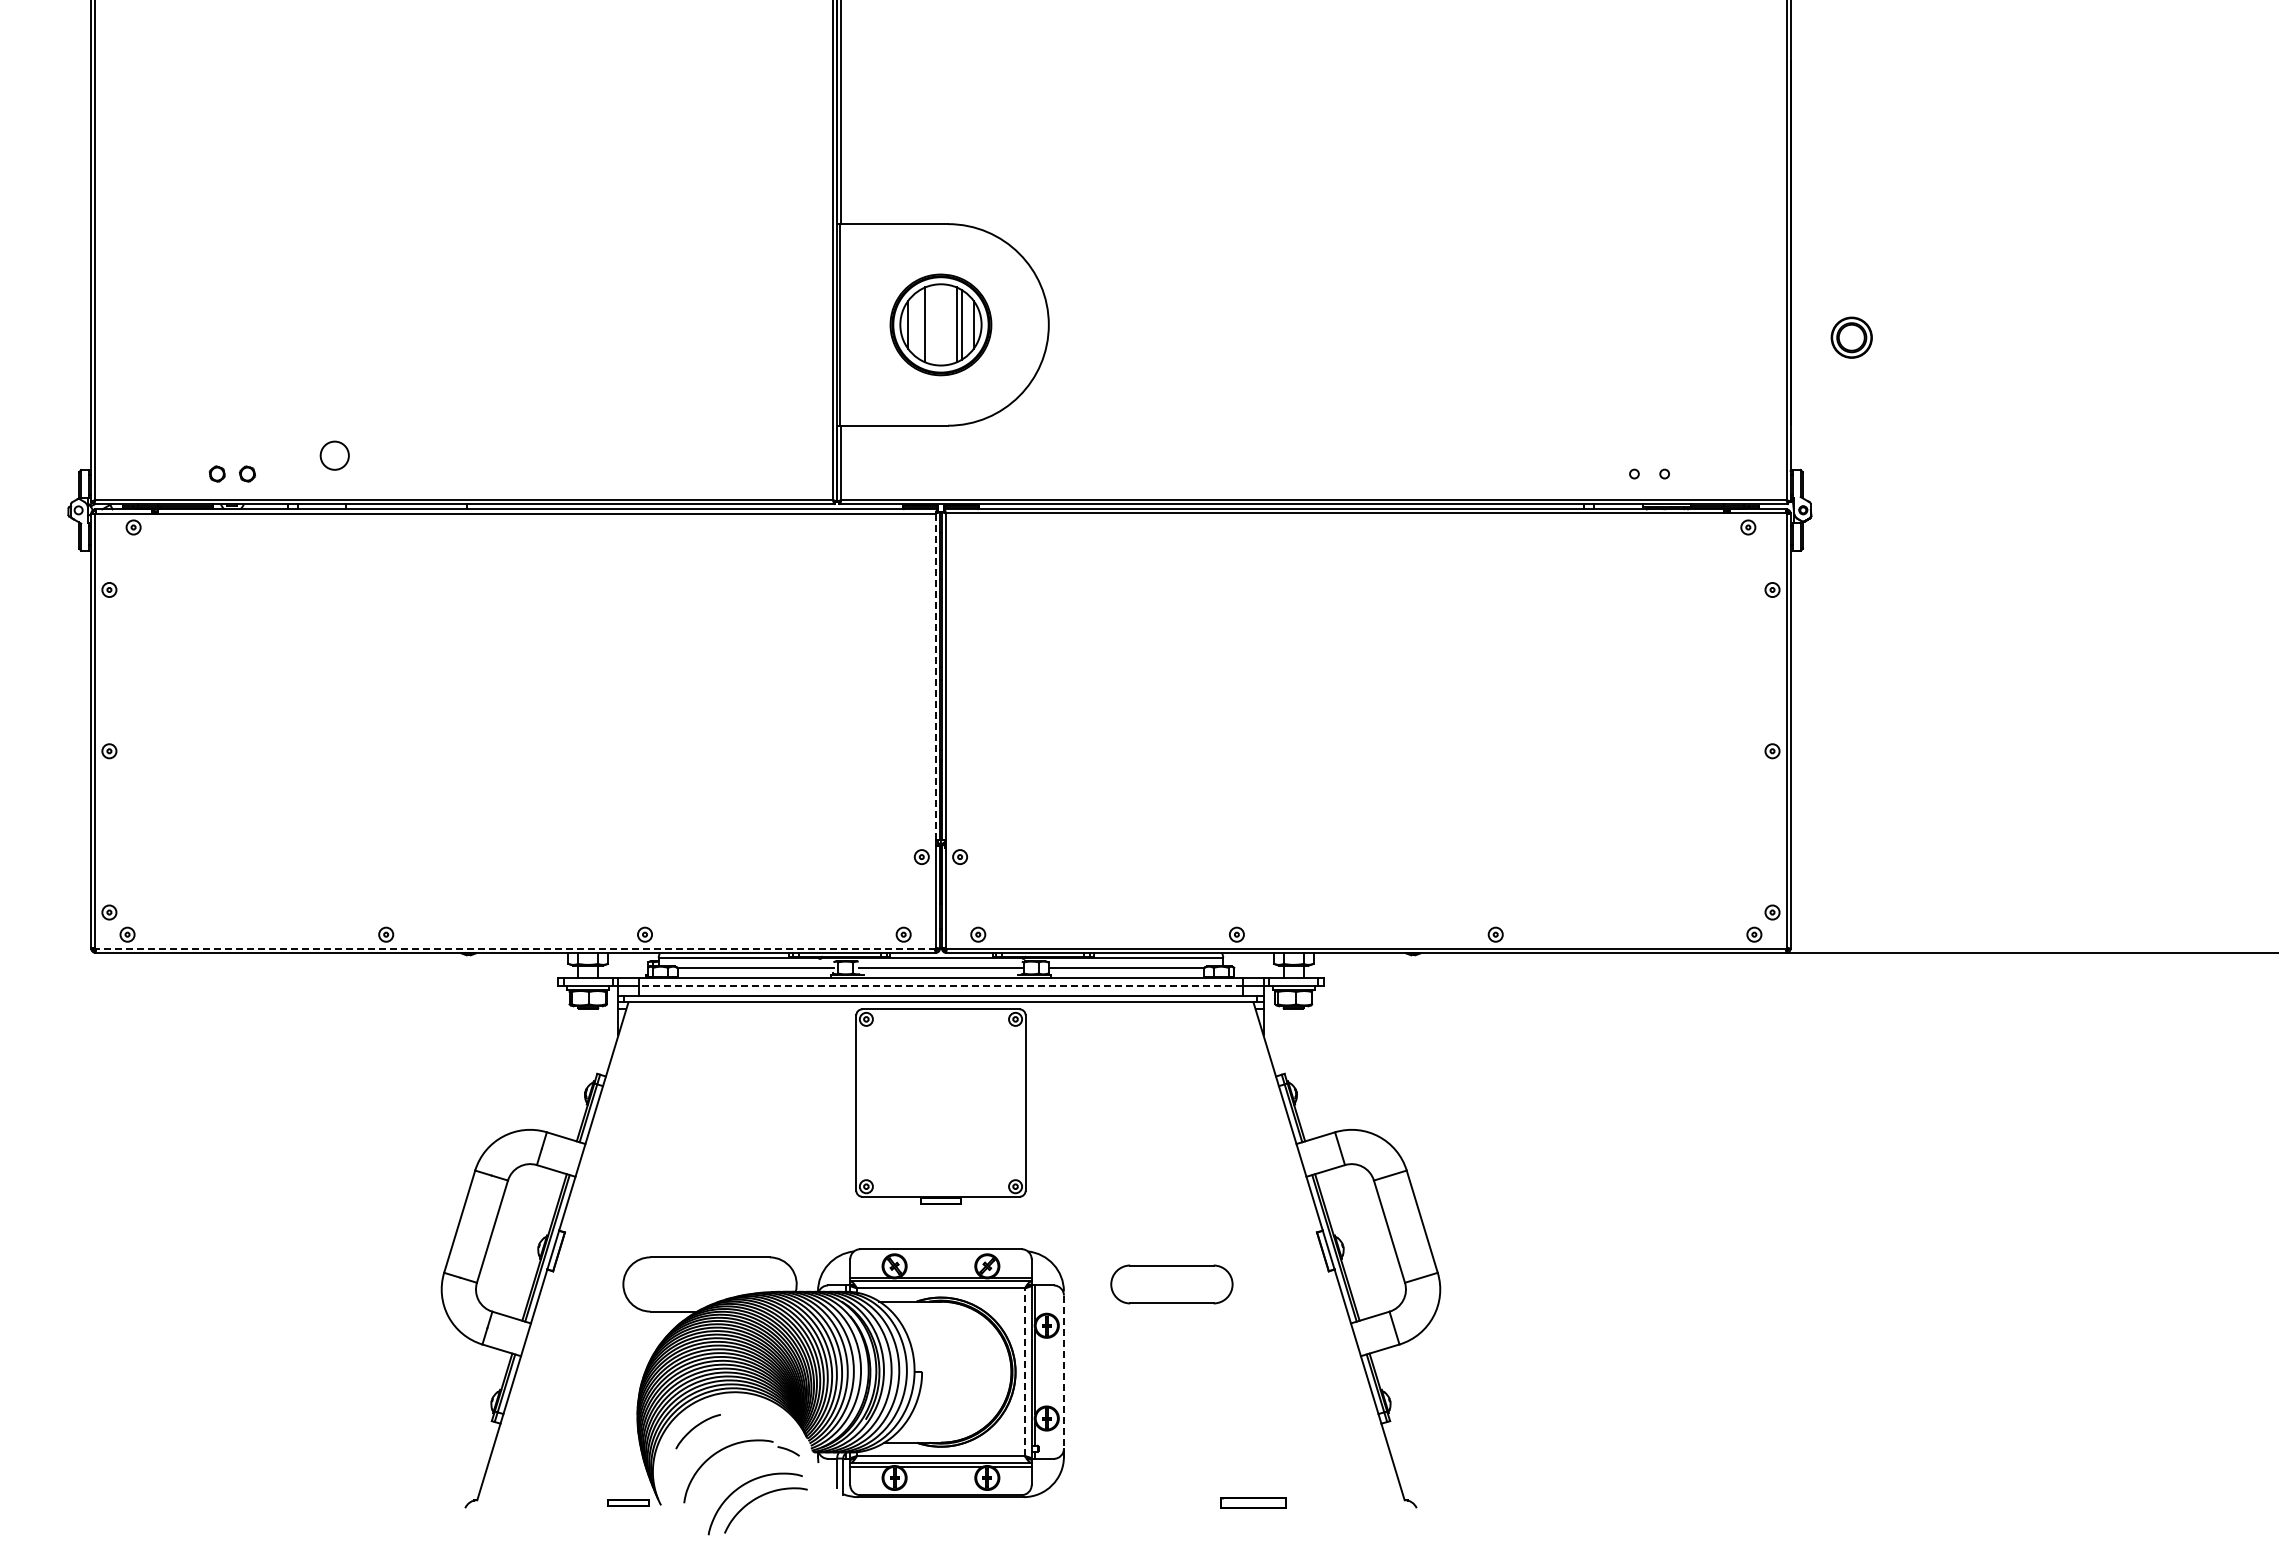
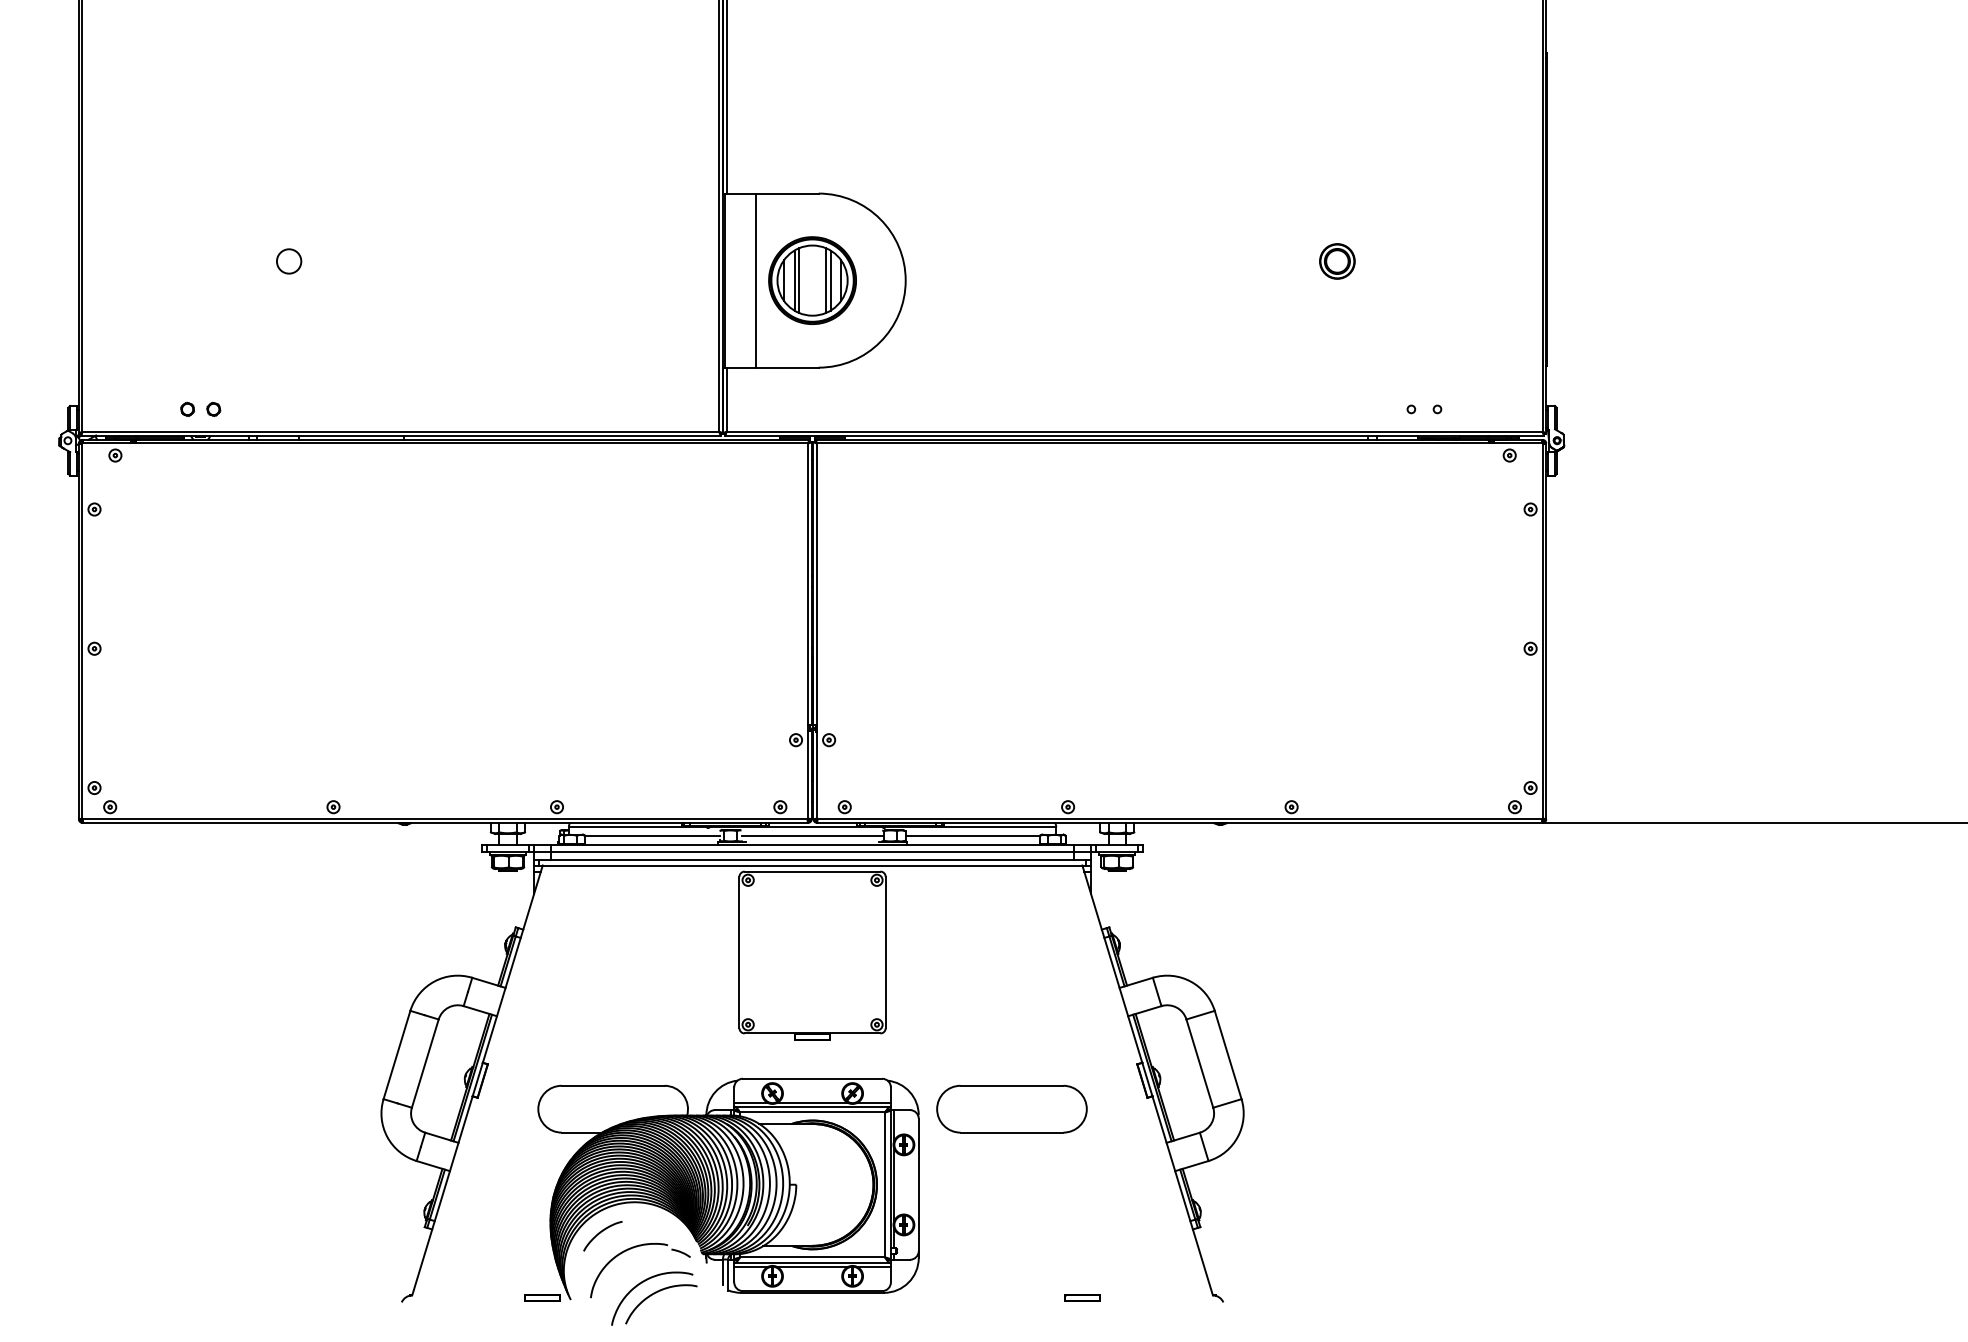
line: (875, 324) -> (756, 280), added
line: (920, 324) -> (794, 280), added
part: (1851, 337) -> (1337, 261), moved
circle: (334, 455) -> (288, 261), moved
line: (935, 677) -> (807, 585), dashed -> solid
line: (515, 948) -> (445, 819), dashed -> solid
line: (940, 986) -> (812, 851), dashed -> solid
part: (1171, 1284) -> (1011, 1109), size x1.43
line: (1024, 1372) -> (884, 1185), dashed -> solid
line: (1063, 1372) -> (918, 1185), dashed -> solid
part: (1253, 1502) -> (1082, 1297), size x0.62

